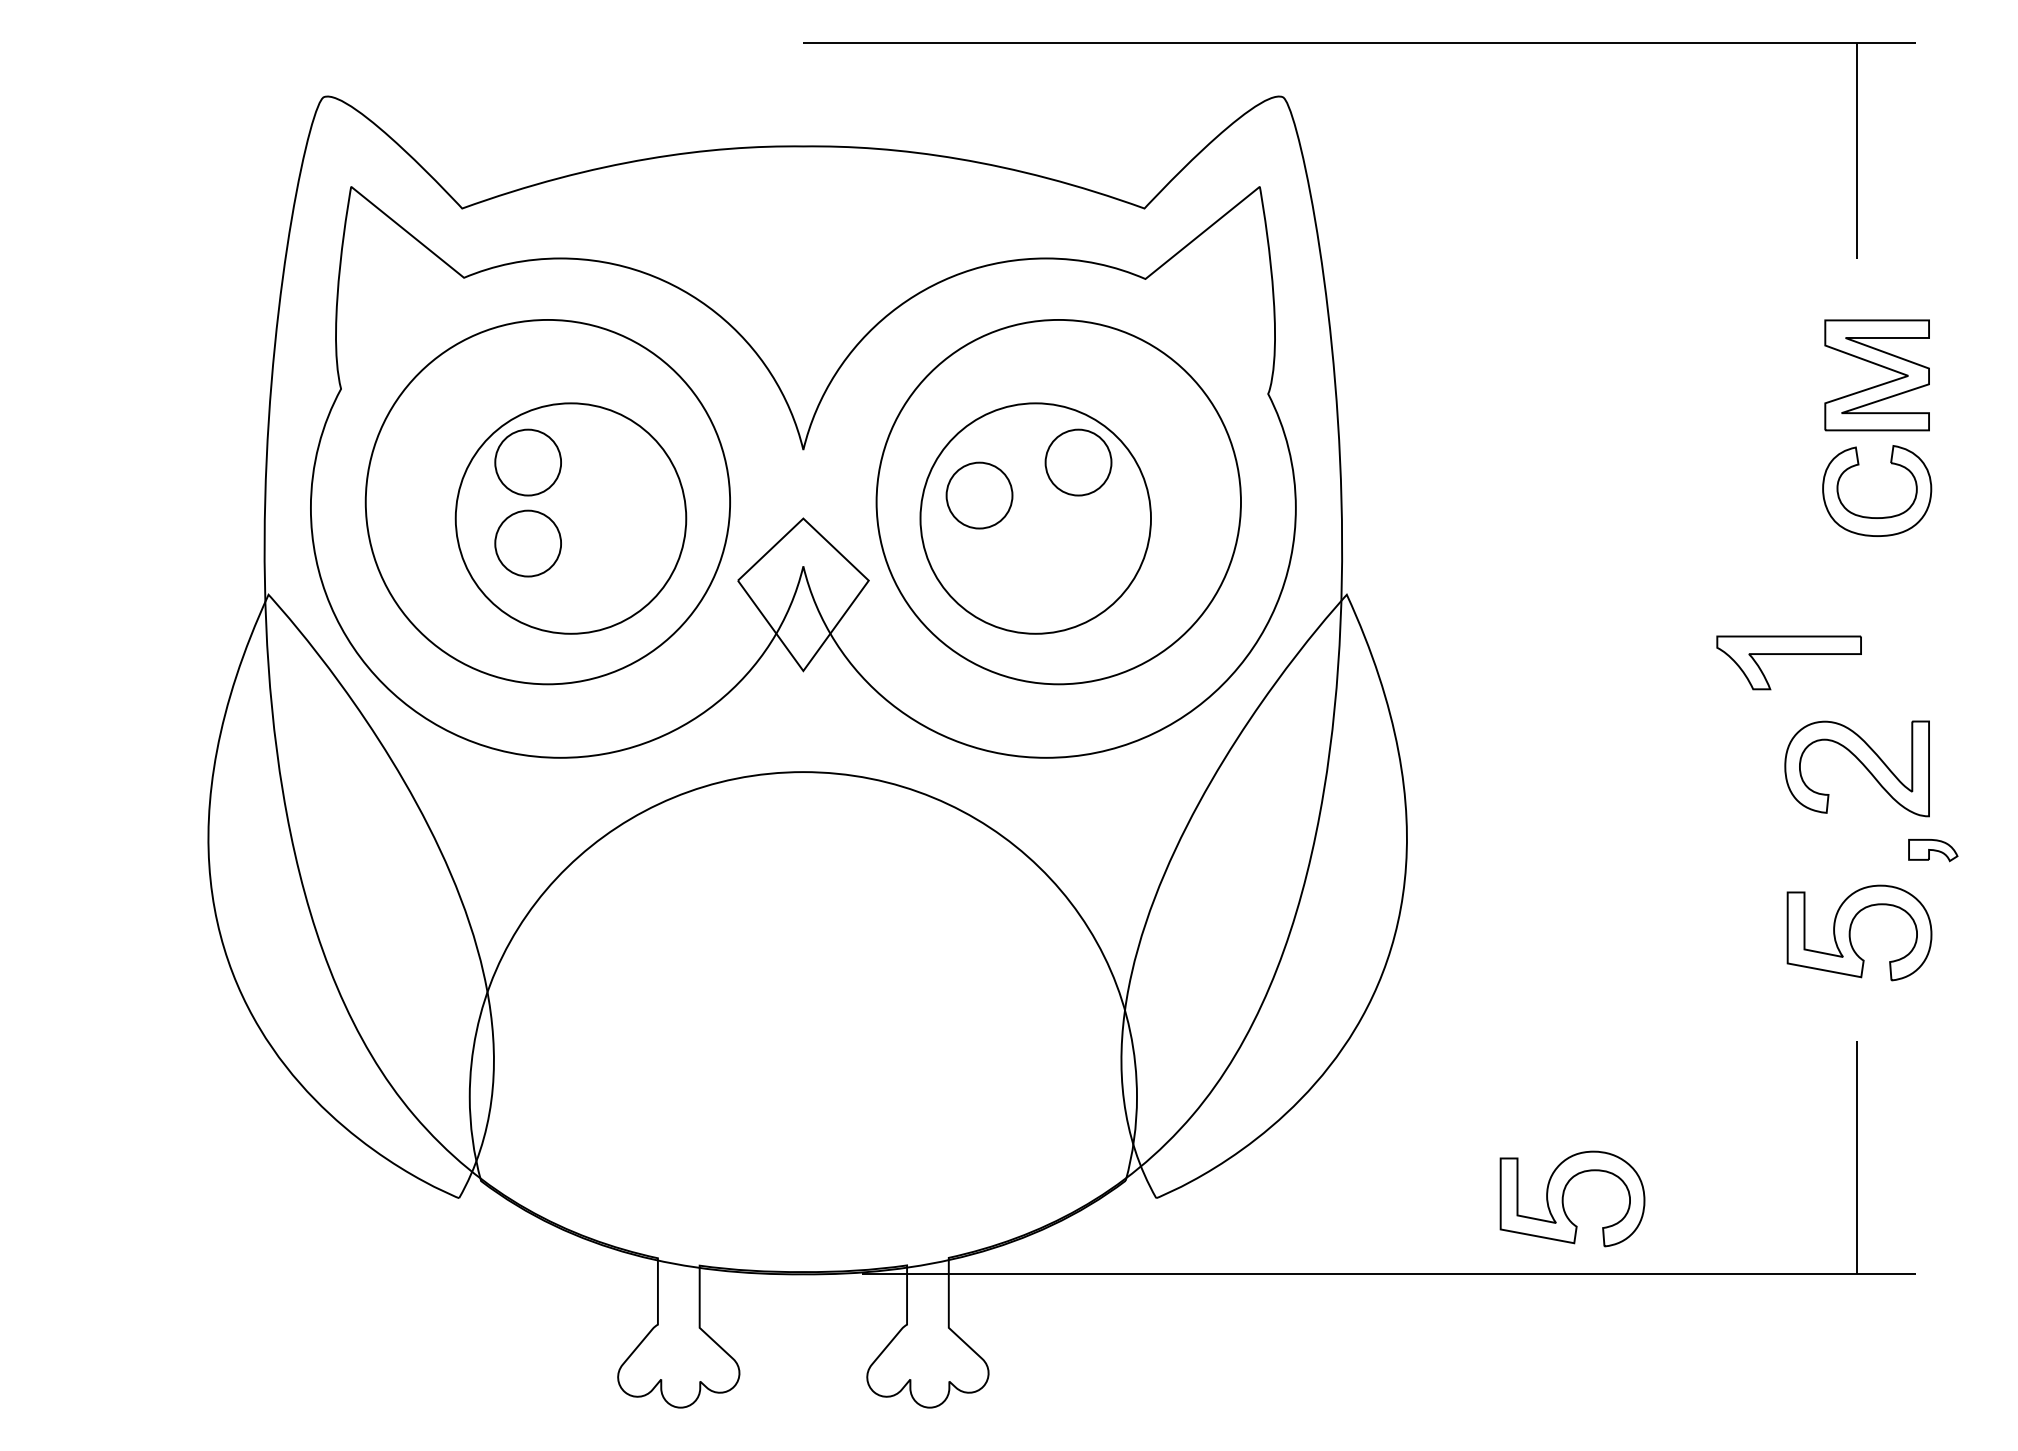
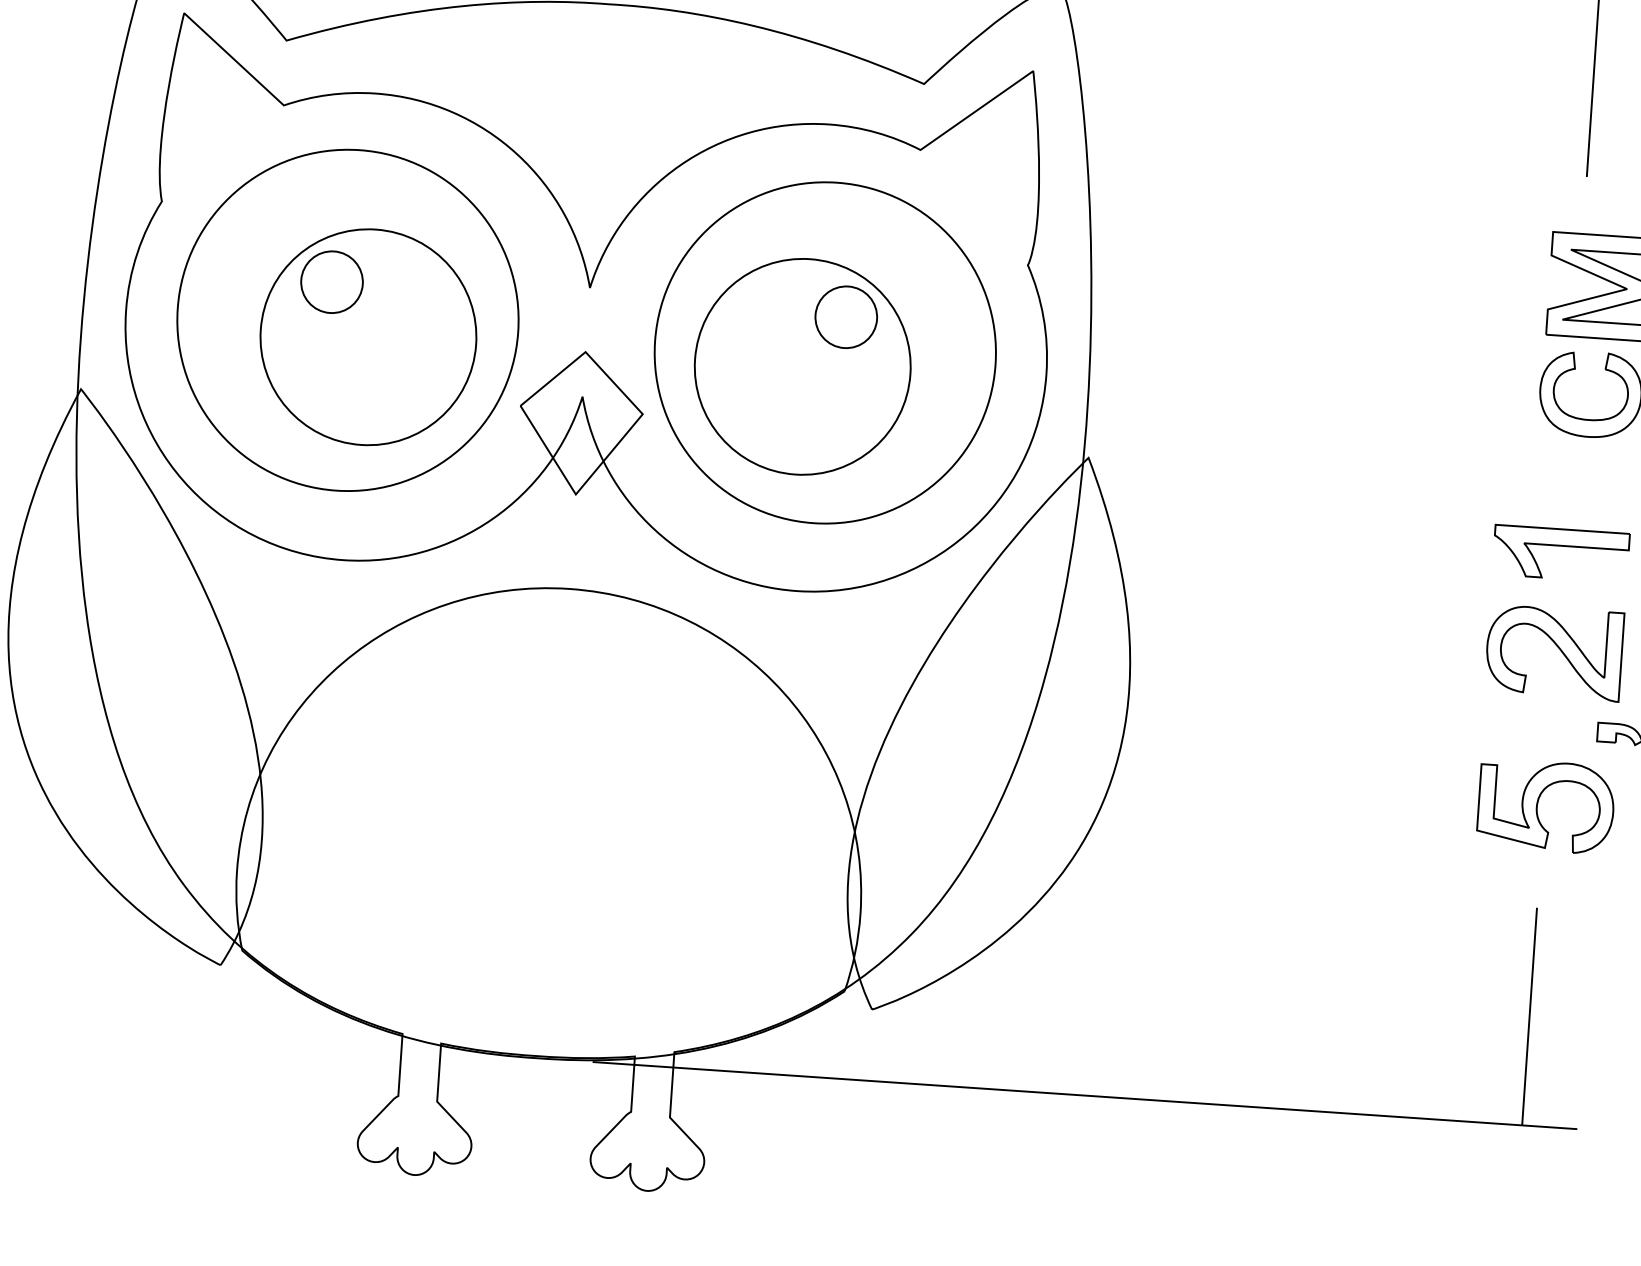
part: (979, 495) -> (751, 341), removed
part: (527, 543) -> (326, 357), removed
part: (1788, 654) -> (1561, 546), moved
part: (1564, 1194) -> (1253, 1032), removed

